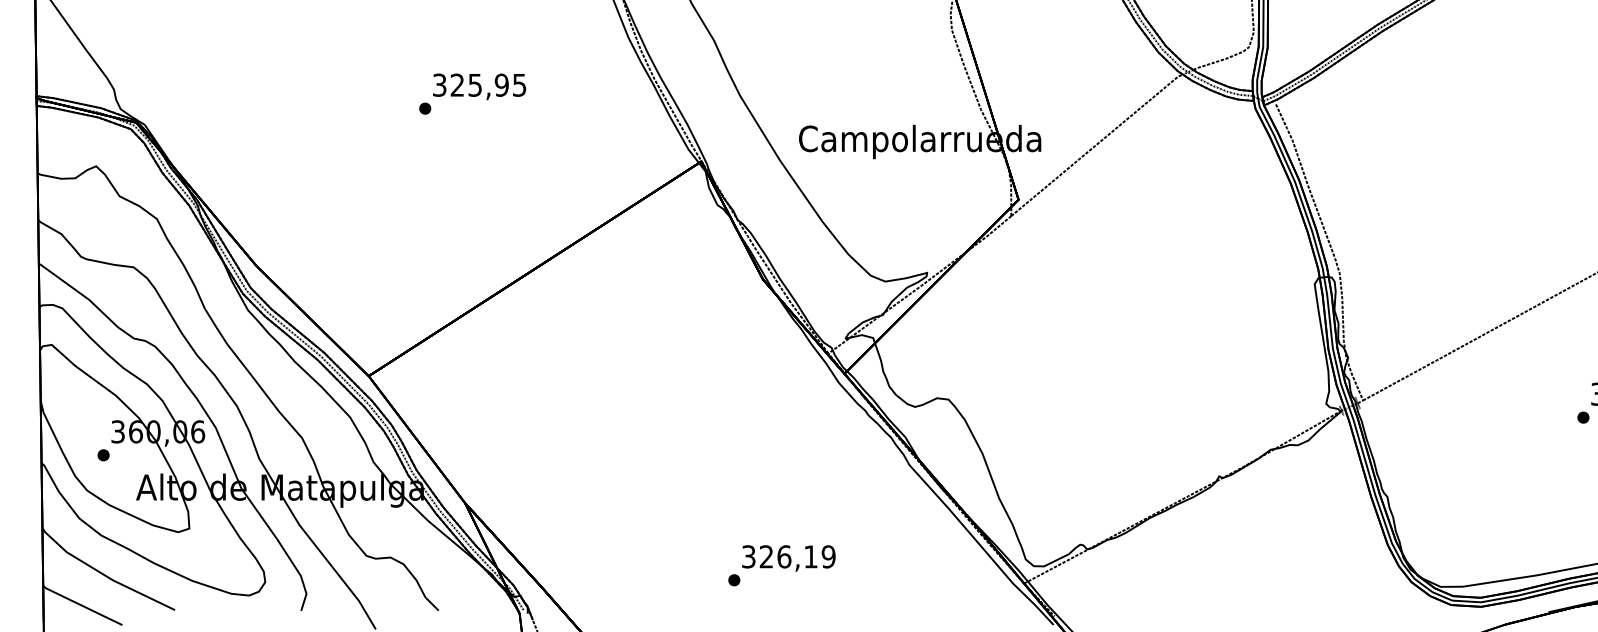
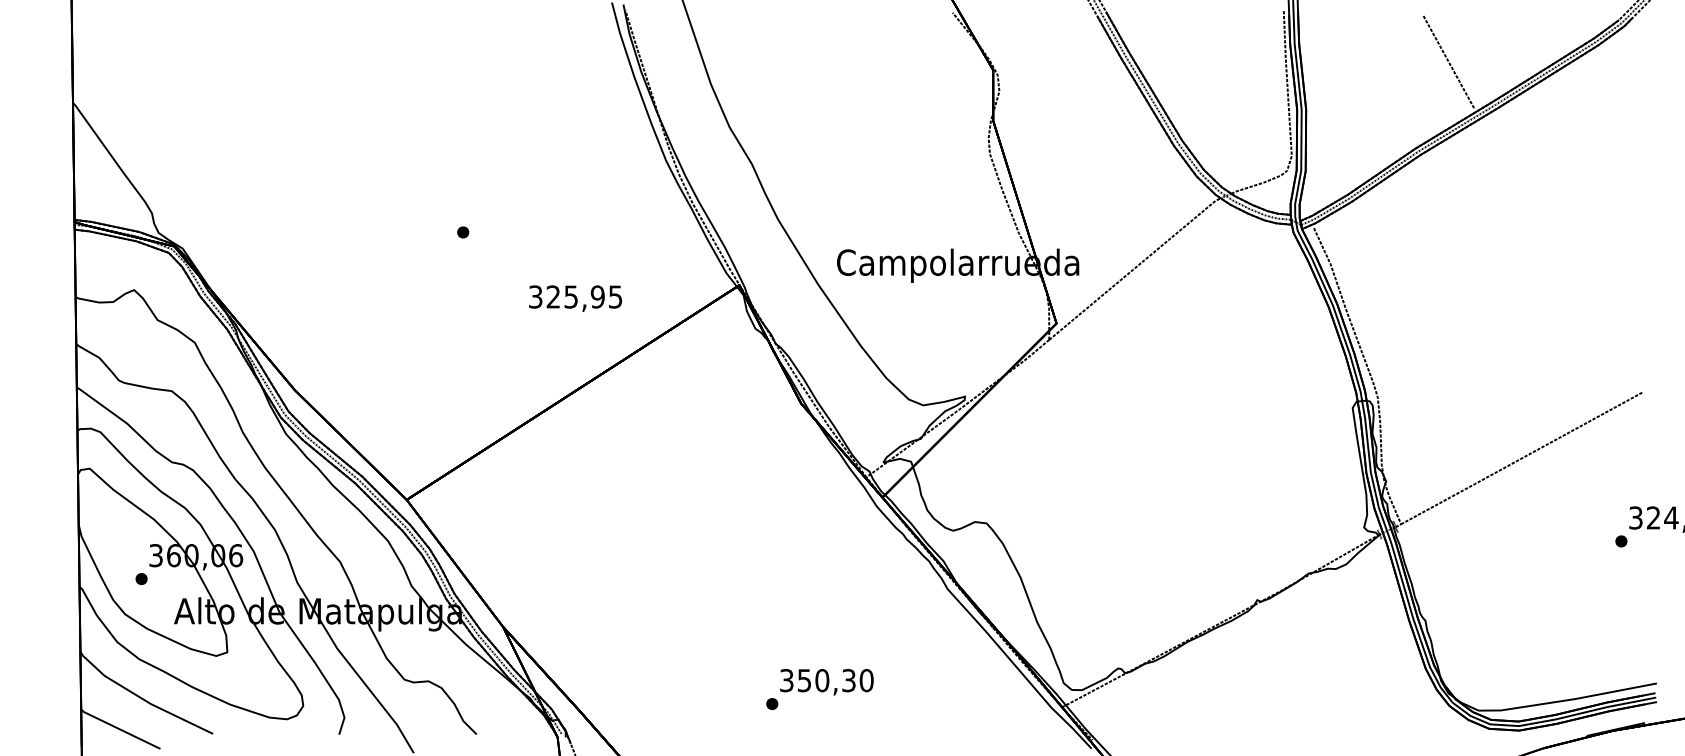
text: (479, 86) -> (575, 298), moved
text: (797, 556) -> (835, 680), 326,19 -> 350,30

